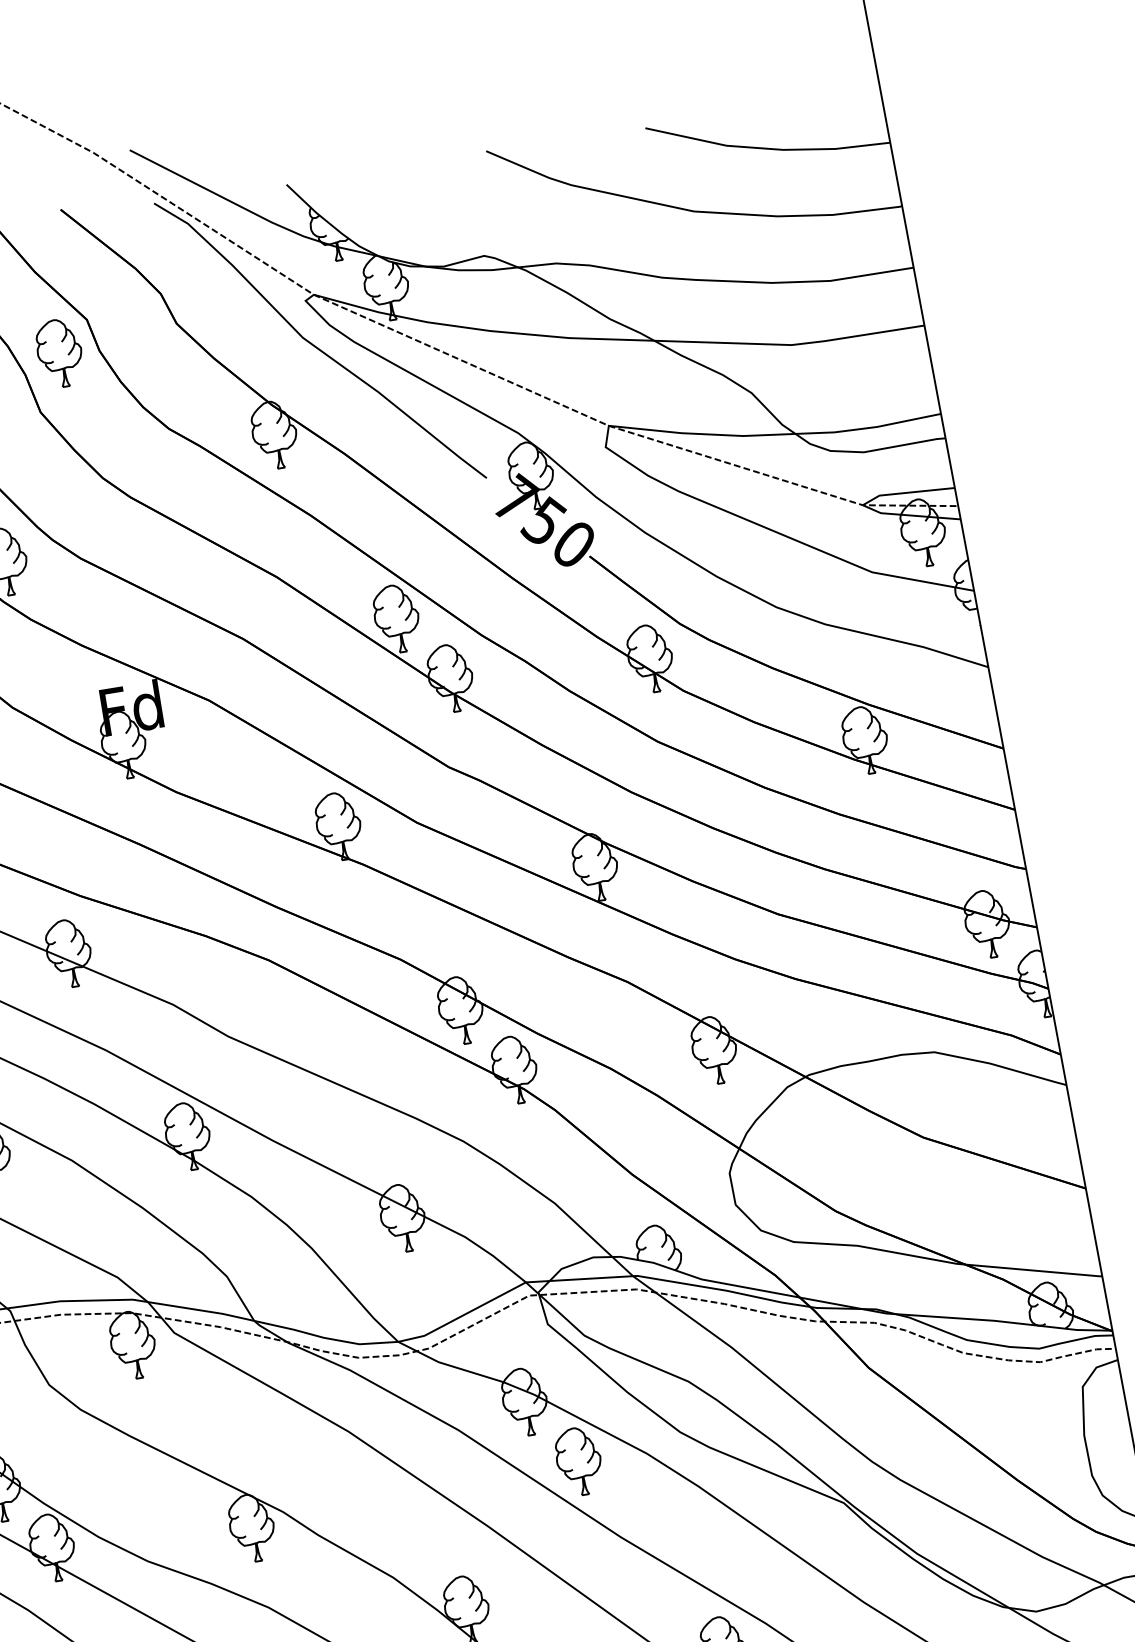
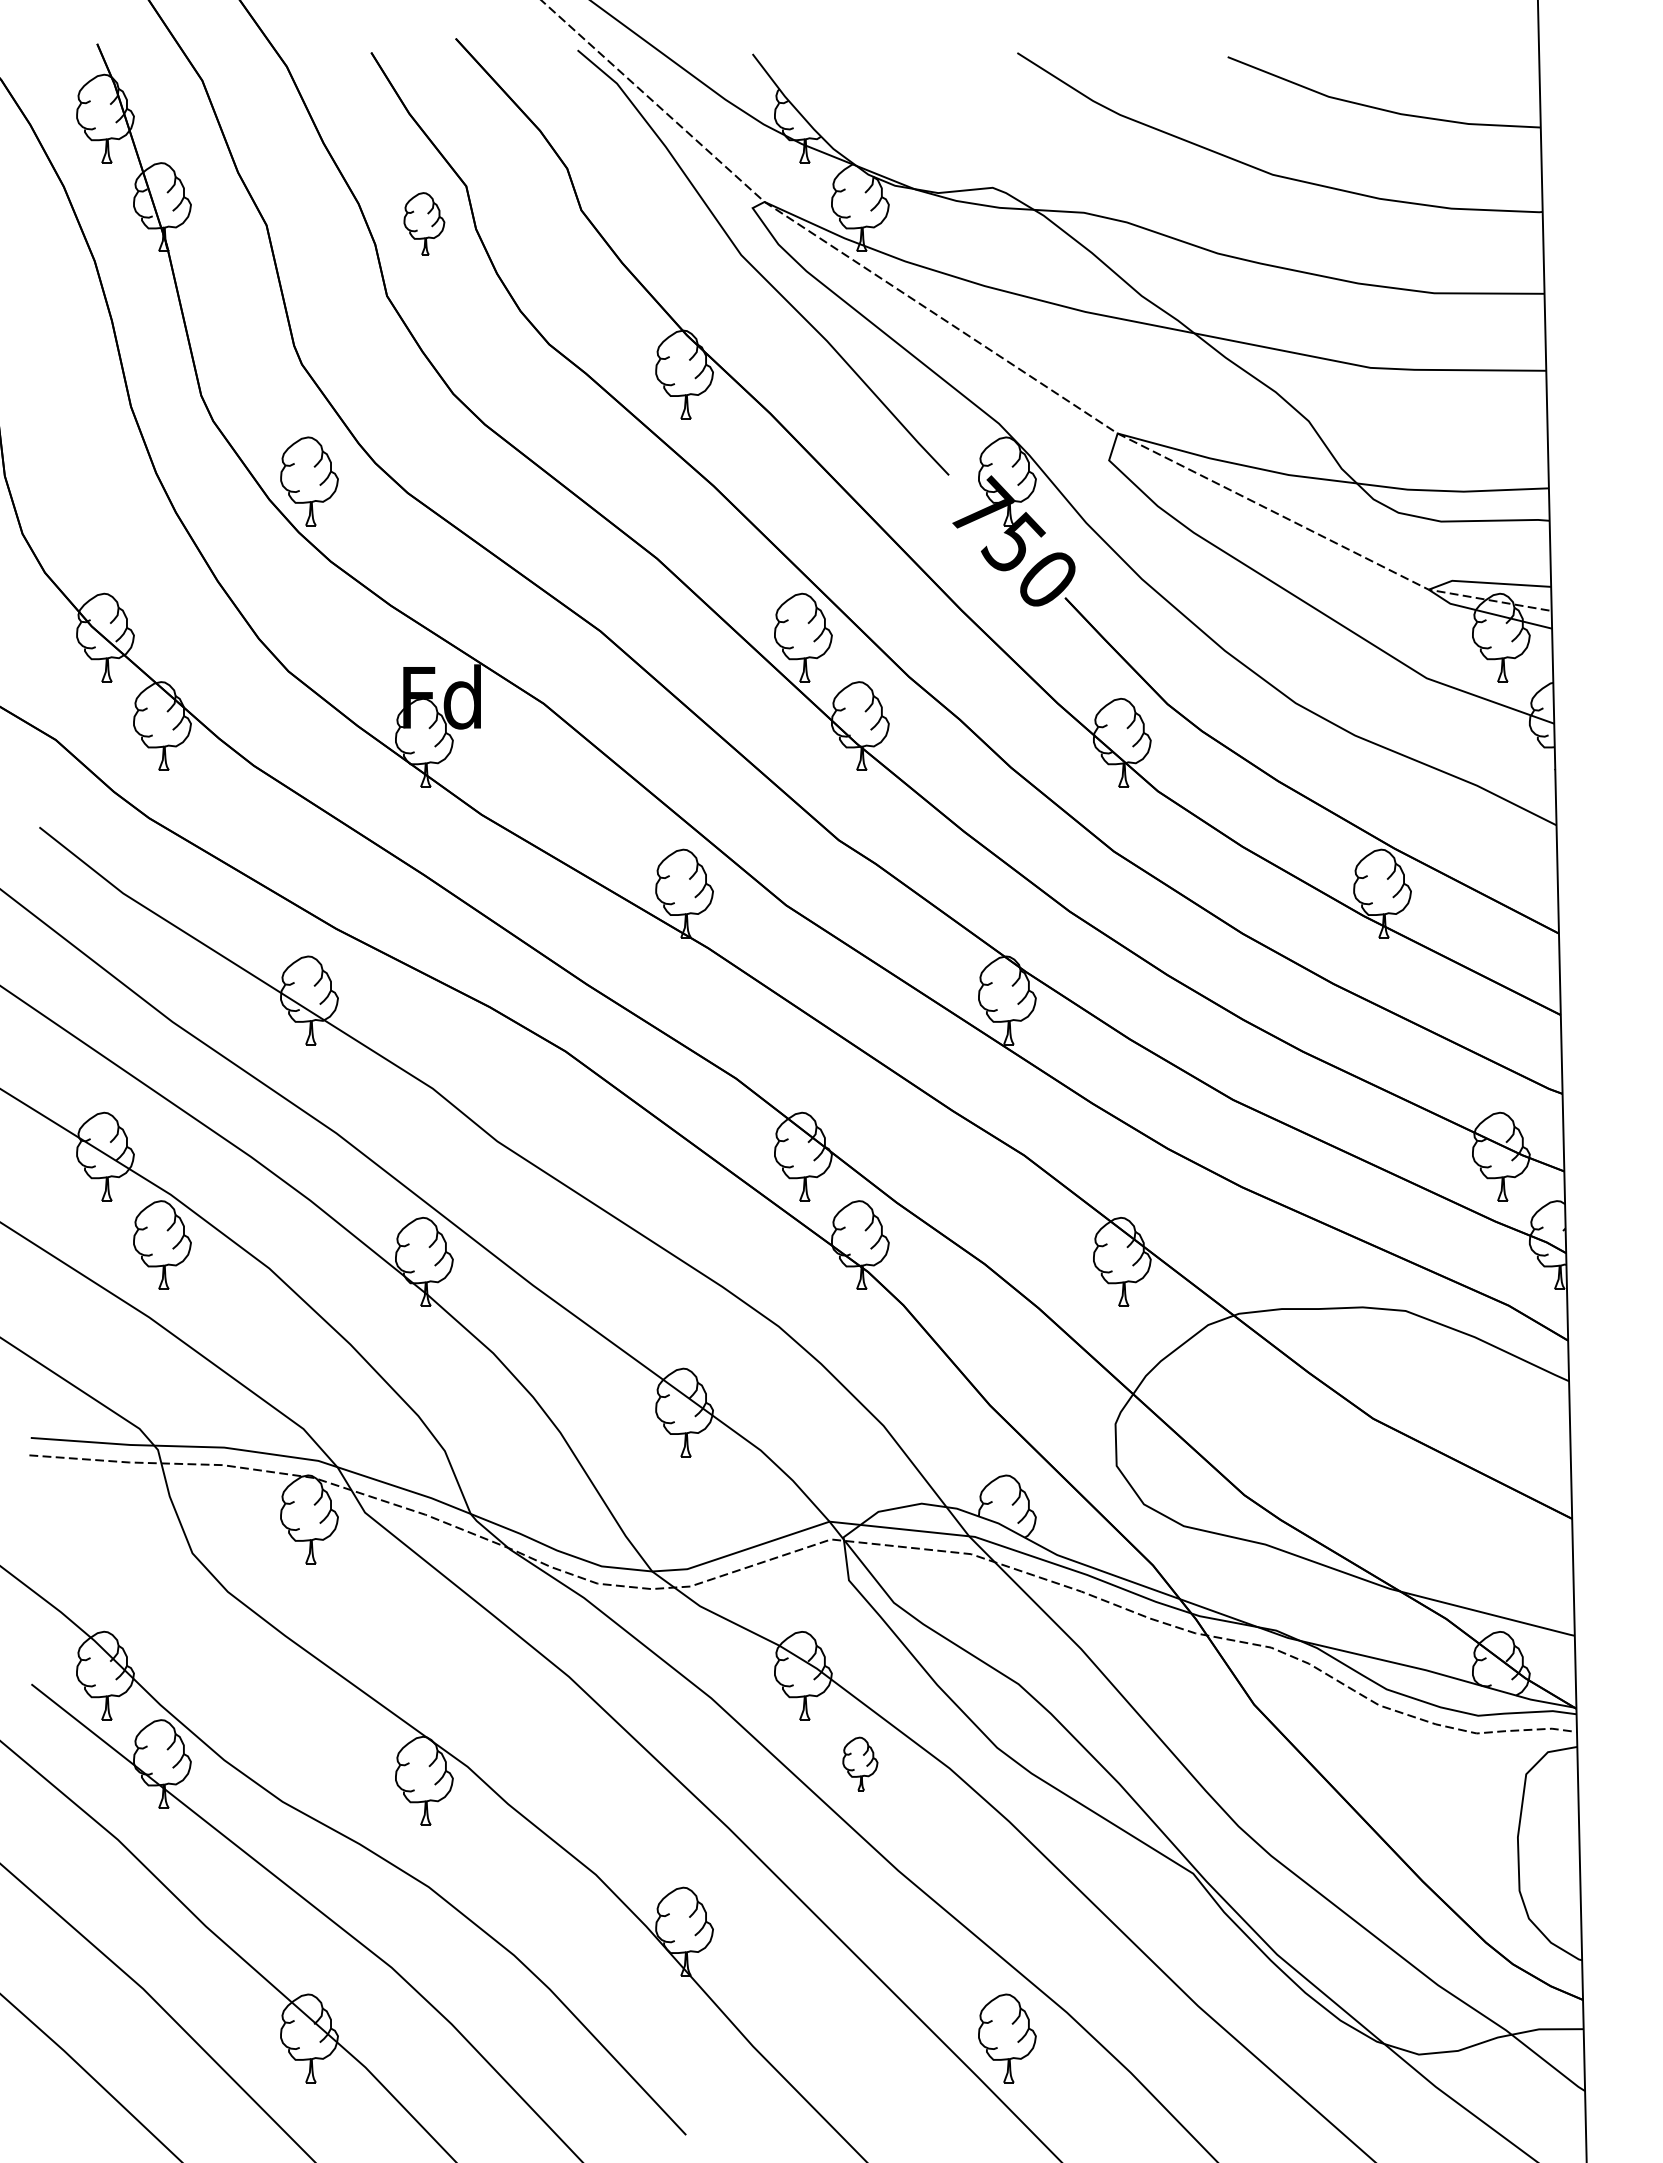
part: (59, 353) -> (424, 223), size x0.7
part: (579, 1461) -> (860, 1763), size x0.6

